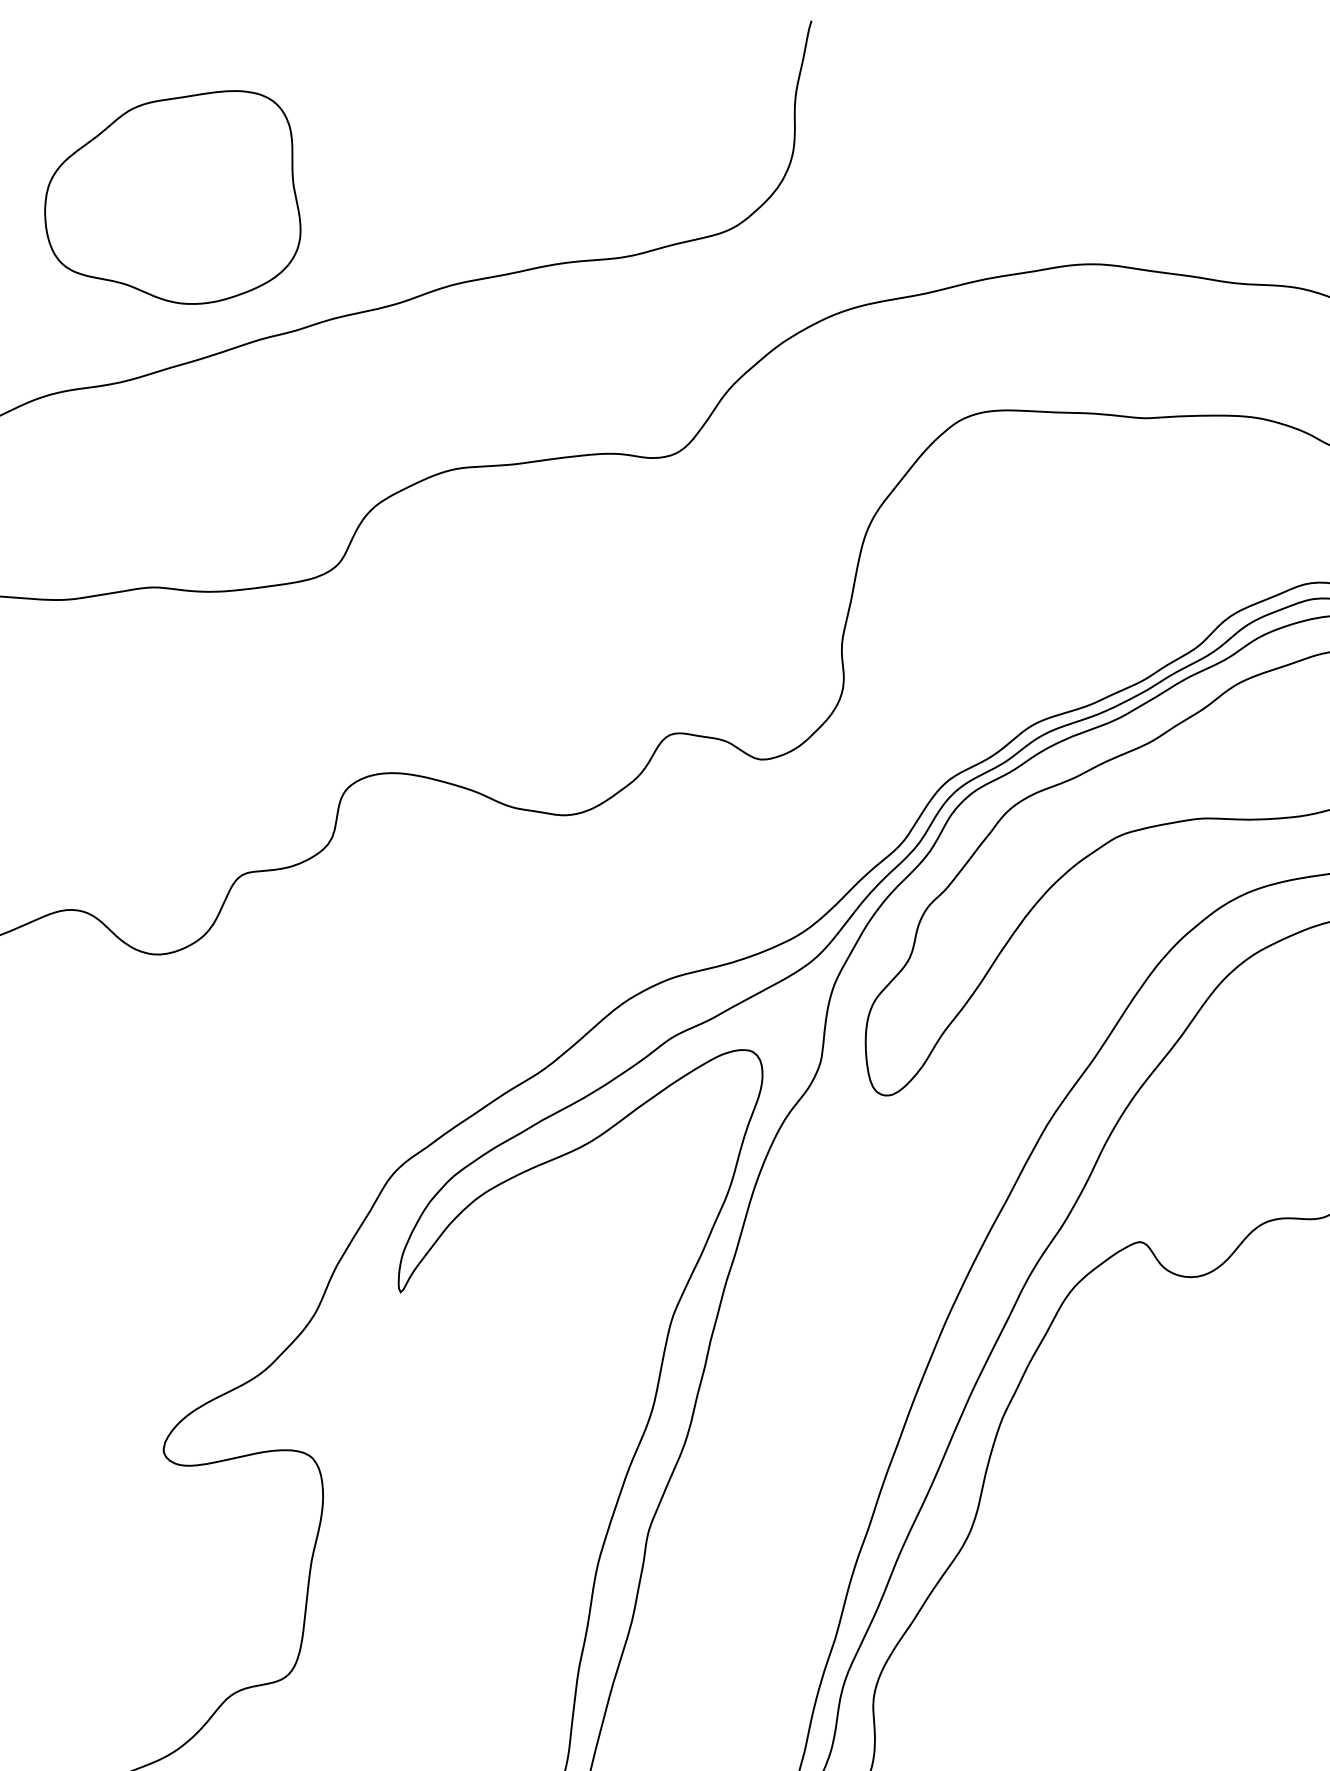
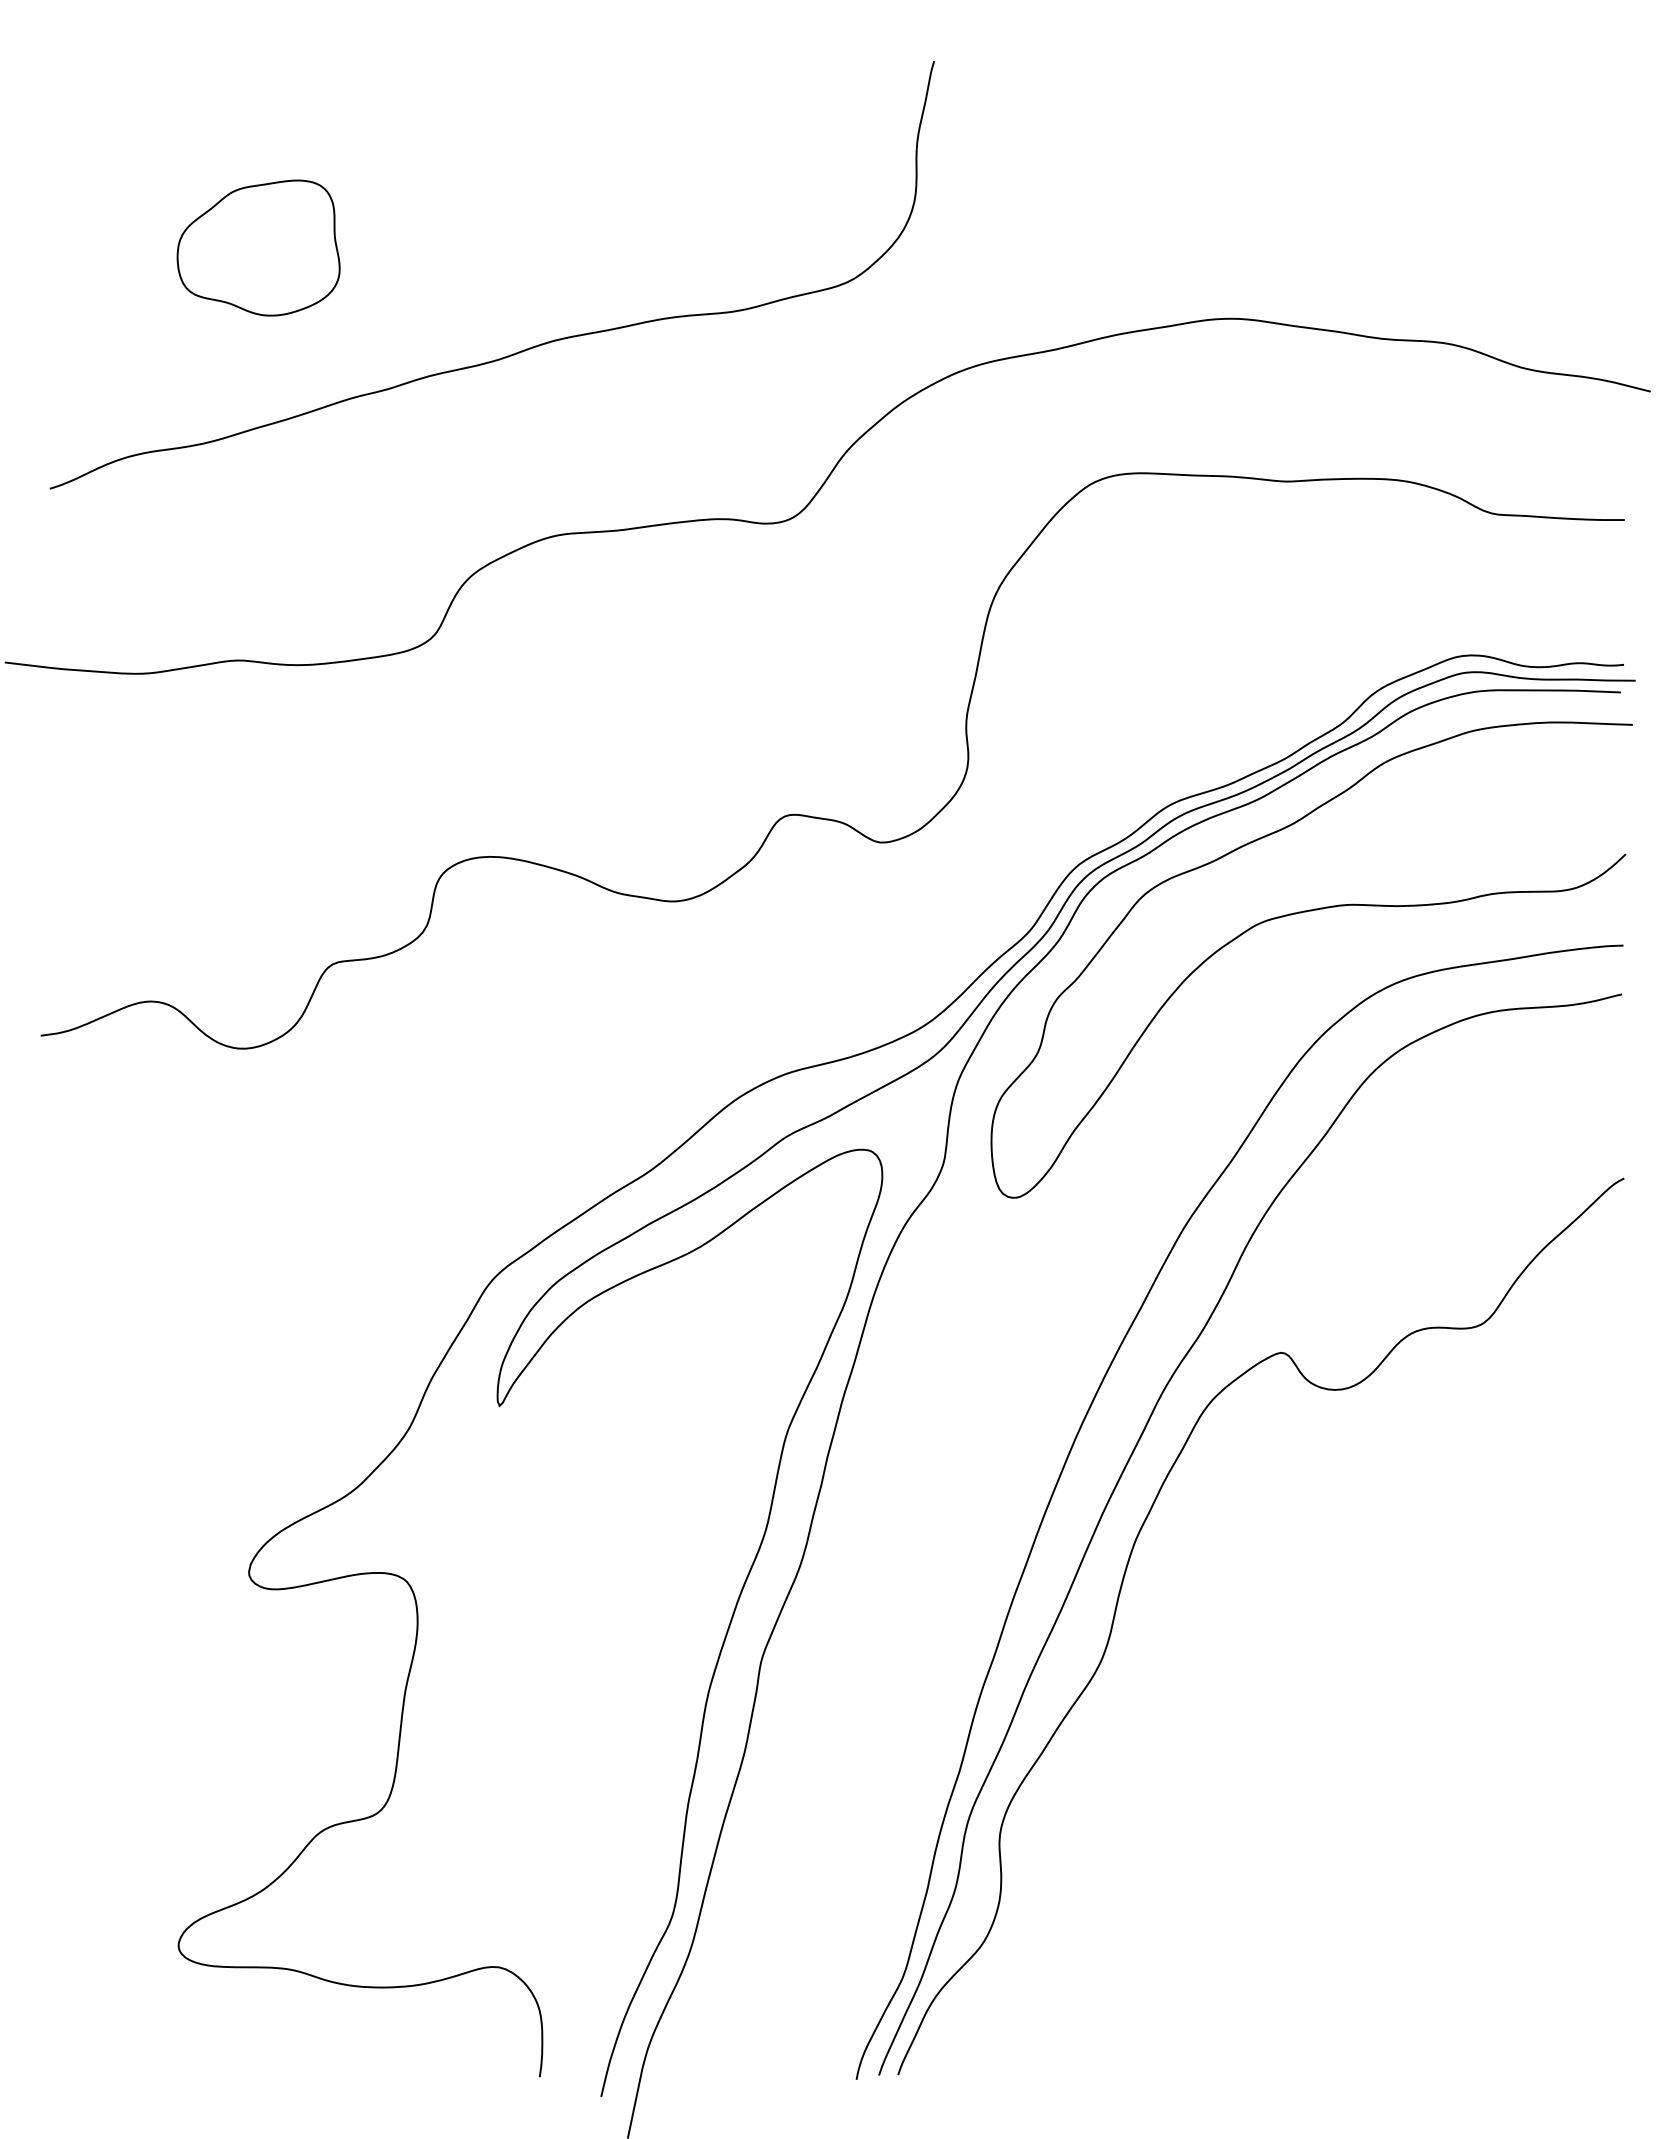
part: (172, 196) -> (258, 247), size x0.6

